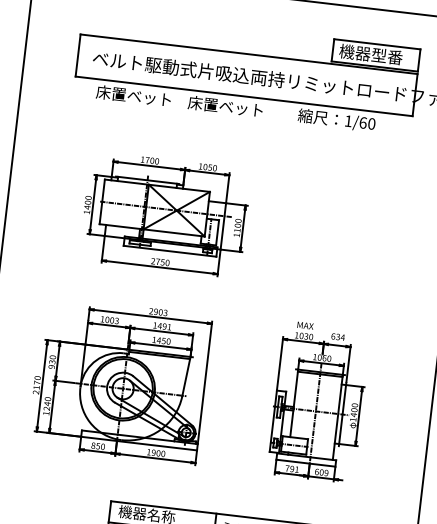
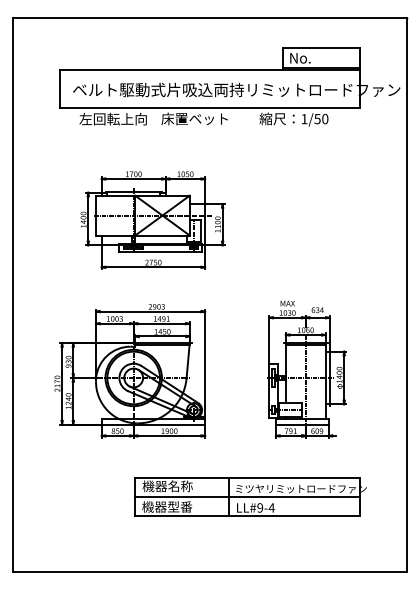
text: (371, 53) -> (317, 57), 機器型番 -> No.
text: (133, 95) -> (112, 118), 床置ベット -> 左回転上向
text: (363, 122) -> (317, 118), 1/60 -> 1/50

